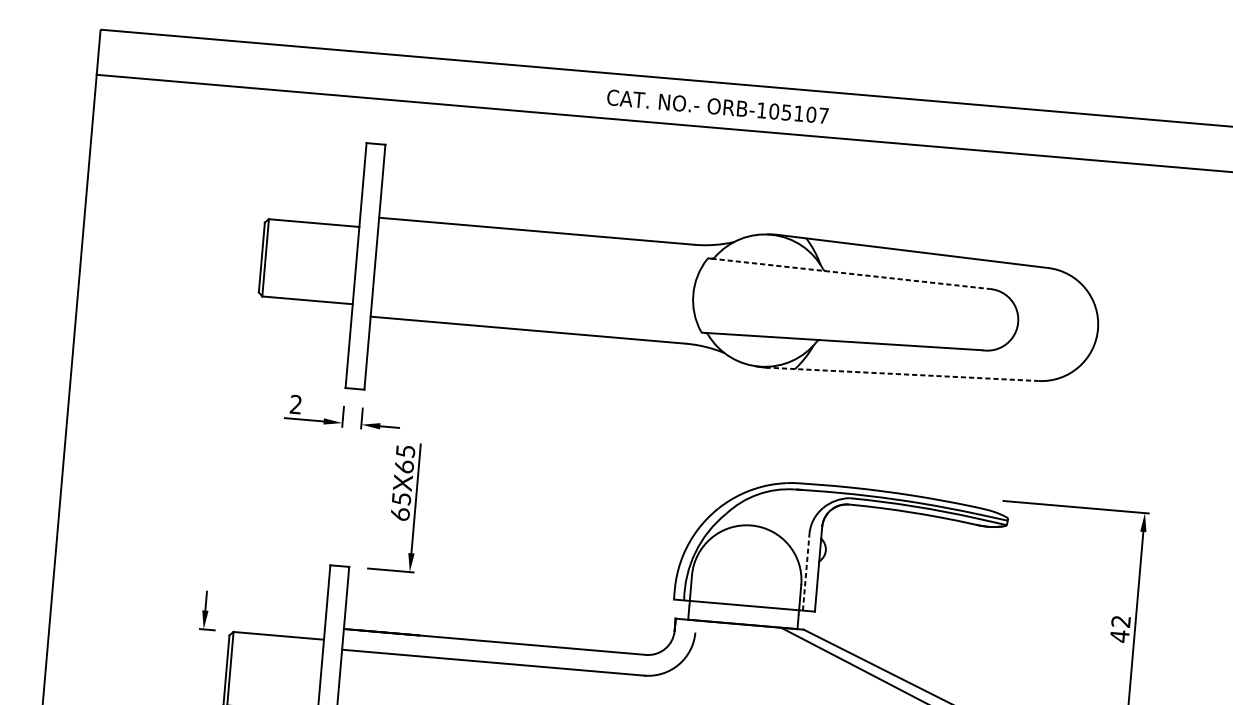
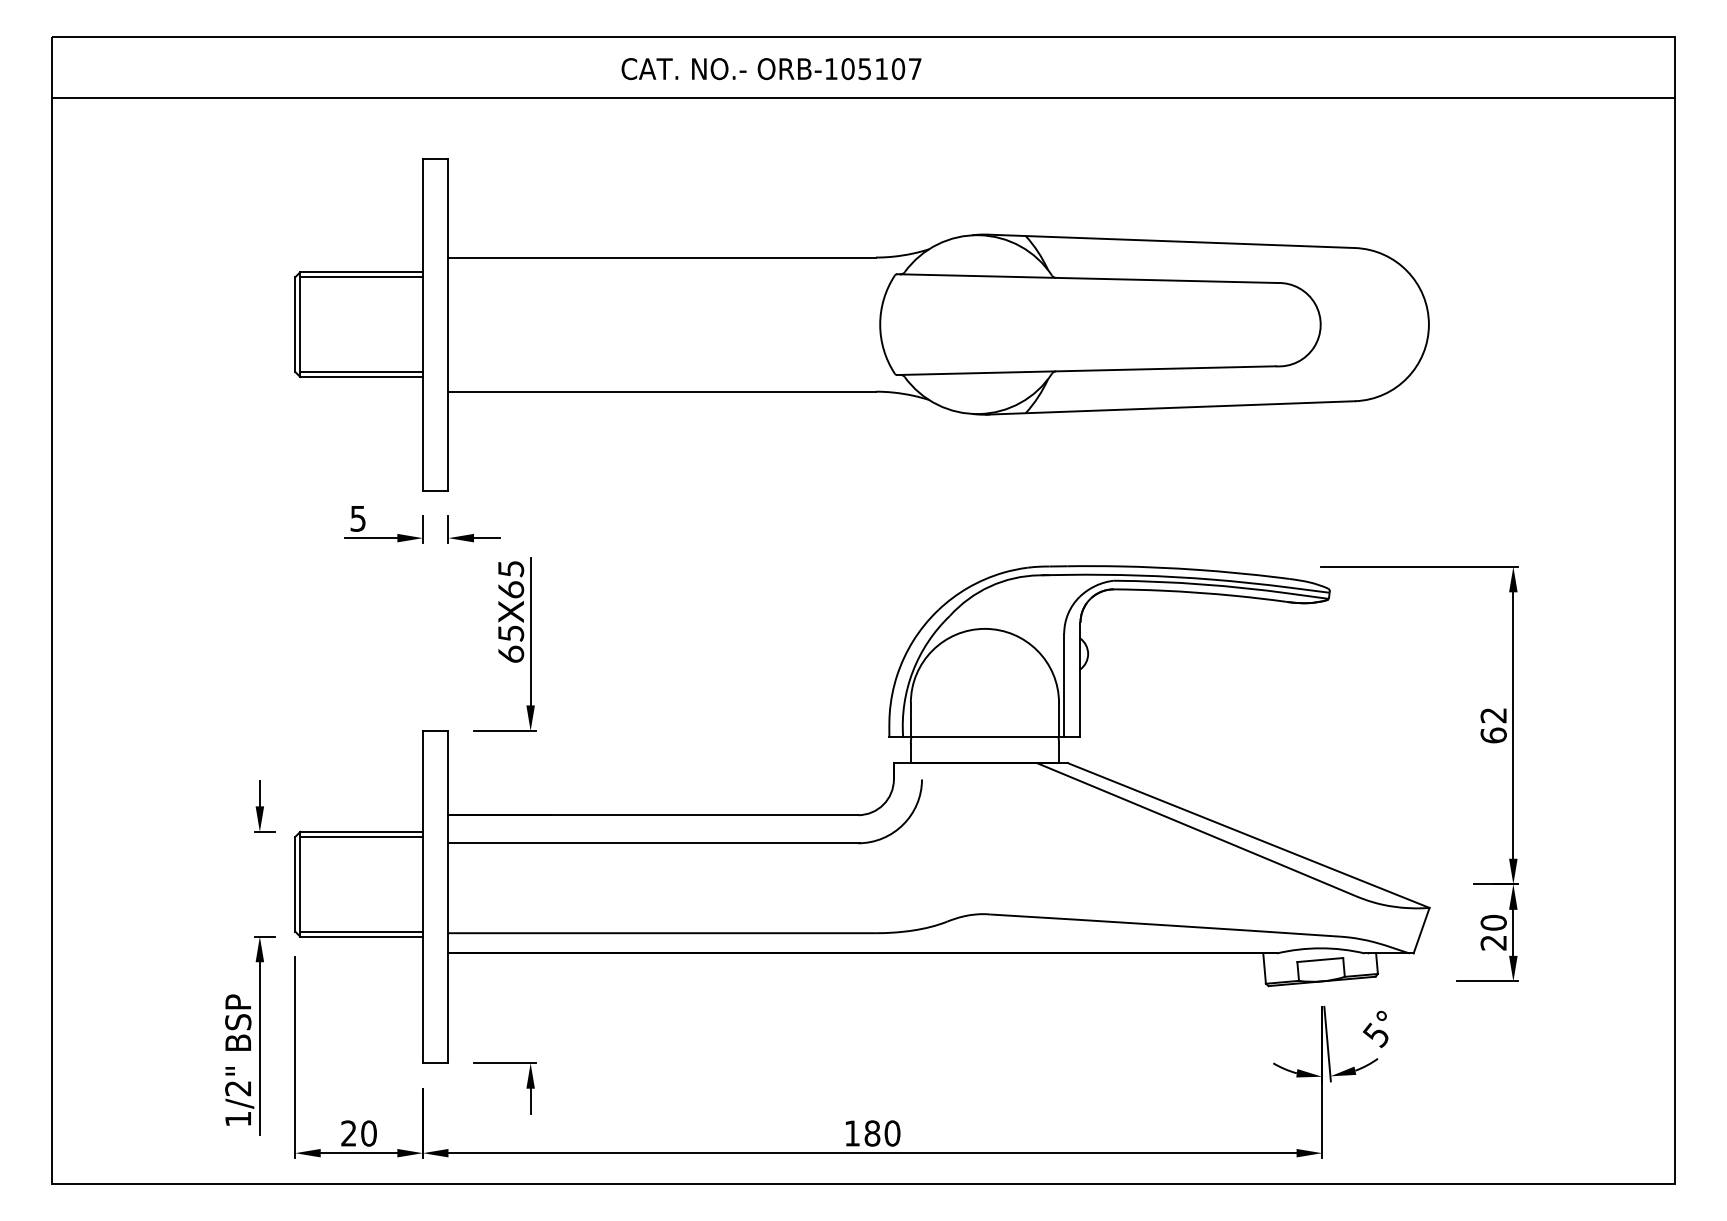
text: (717, 107) -> (771, 69), moved
line: (313, 226) -> (361, 277), added
line: (850, 273) -> (1089, 278), dashed -> solid
line: (307, 296) -> (361, 371), added
line: (902, 373) -> (1170, 407), dashed -> solid
text: (295, 404) -> (357, 518), 2 -> 5
line: (806, 572) -> (1064, 685), dashed -> solid
text: (1119, 636) -> (1493, 735), 42 -> 62
line: (278, 639) -> (361, 837), added

